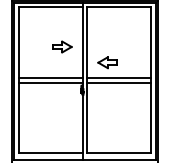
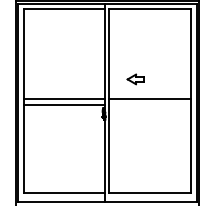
part: (62, 46) -> (78, 58), removed
part: (107, 62) -> (135, 79), size x0.7
line: (118, 83) -> (149, 105), removed

